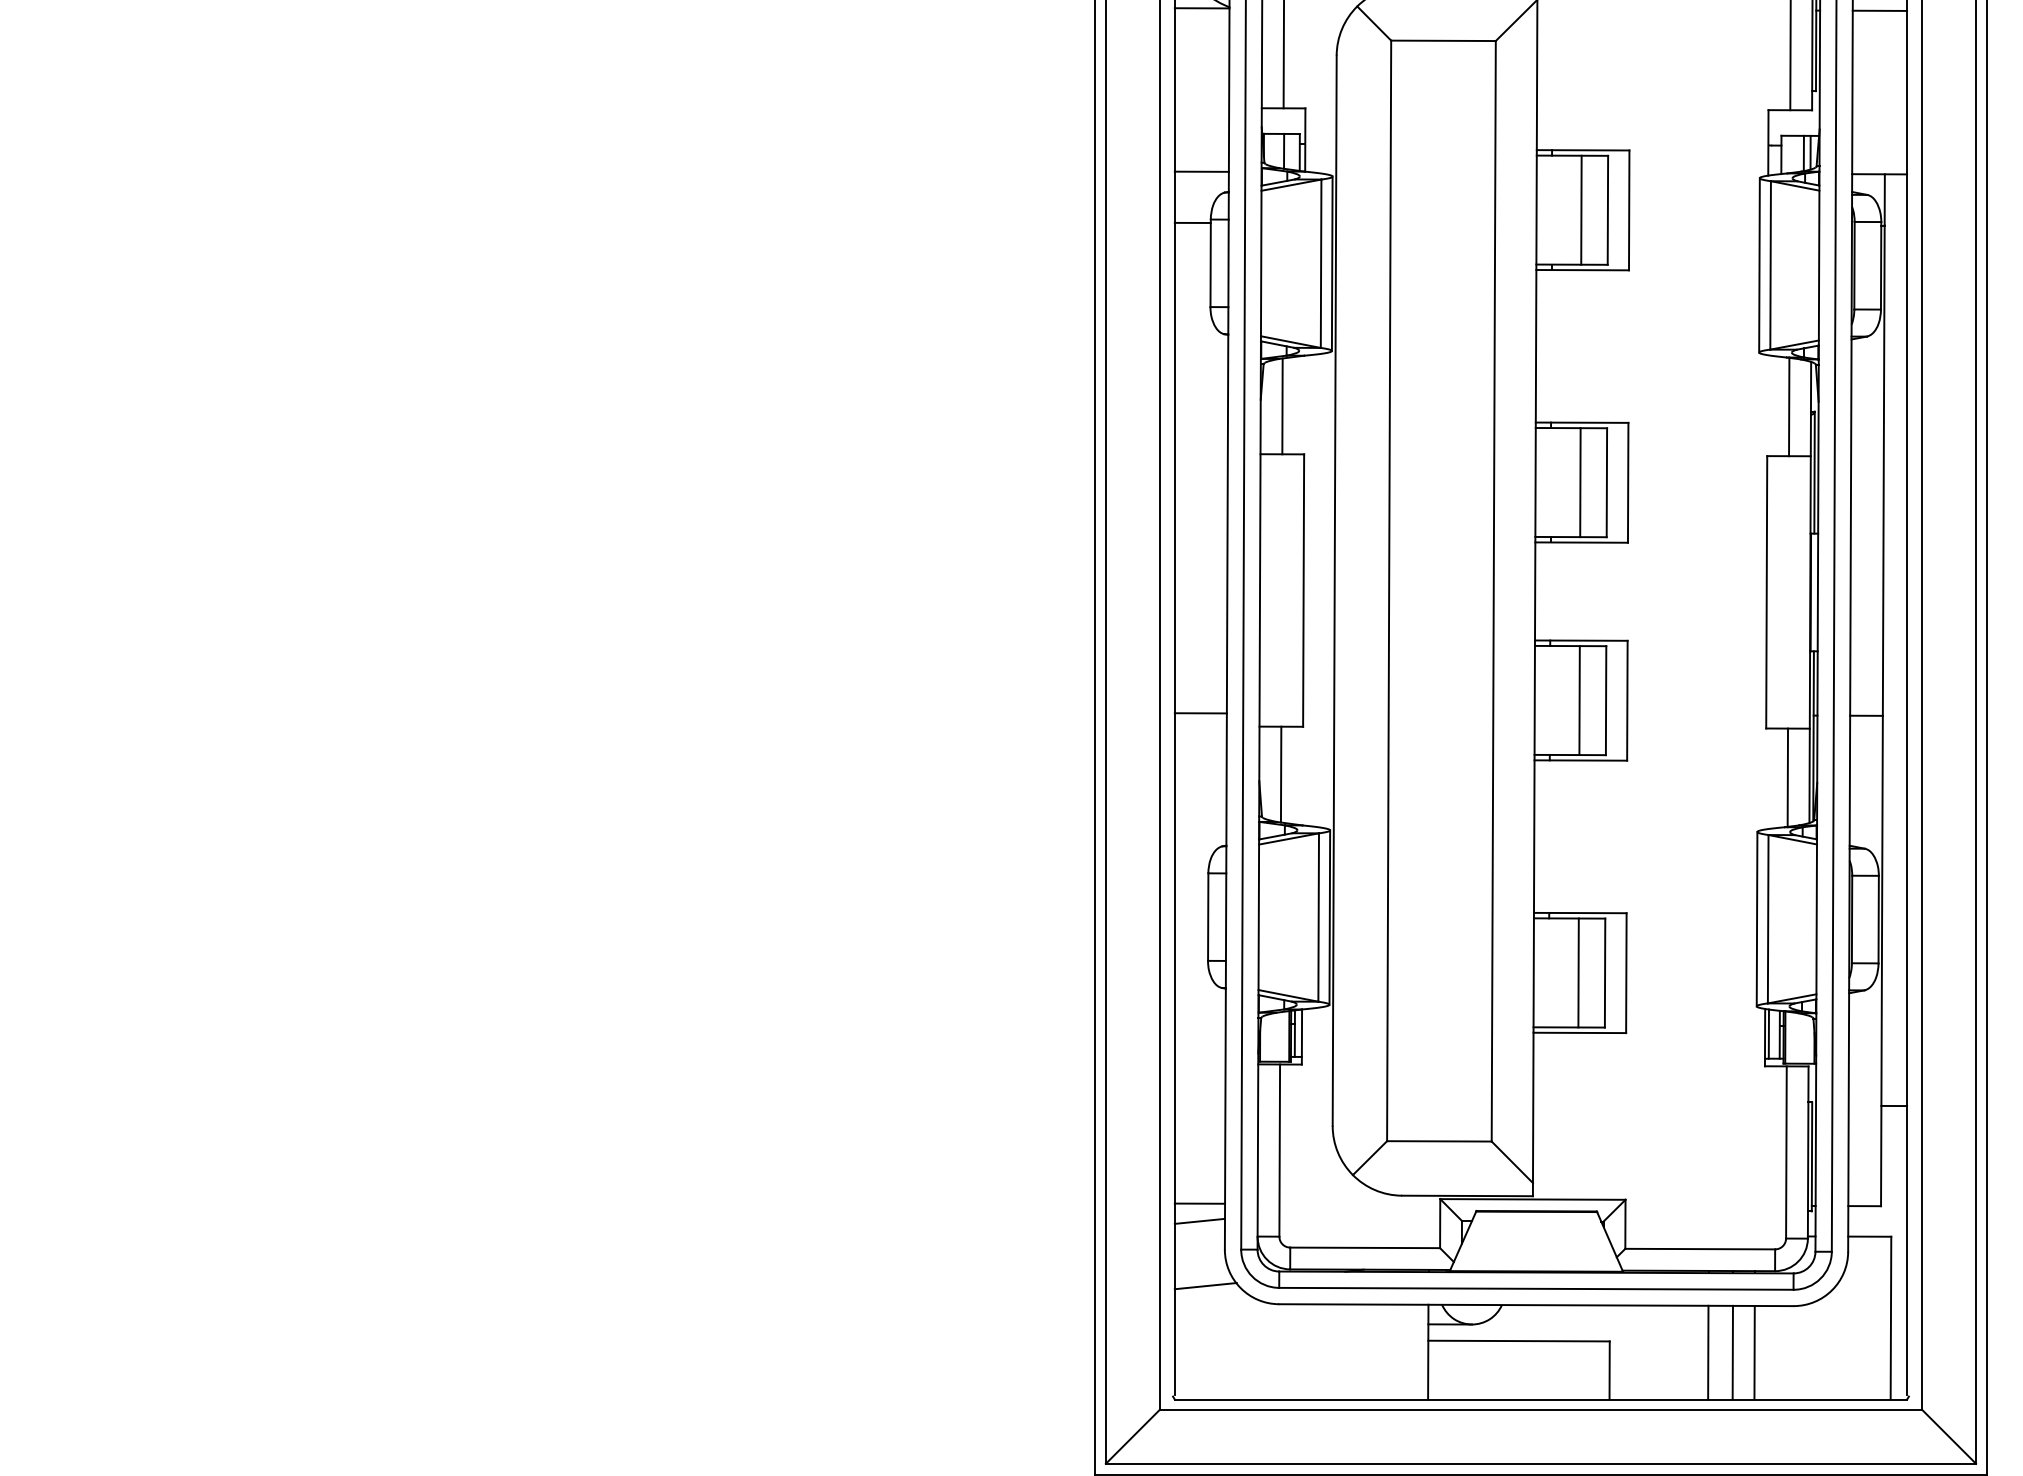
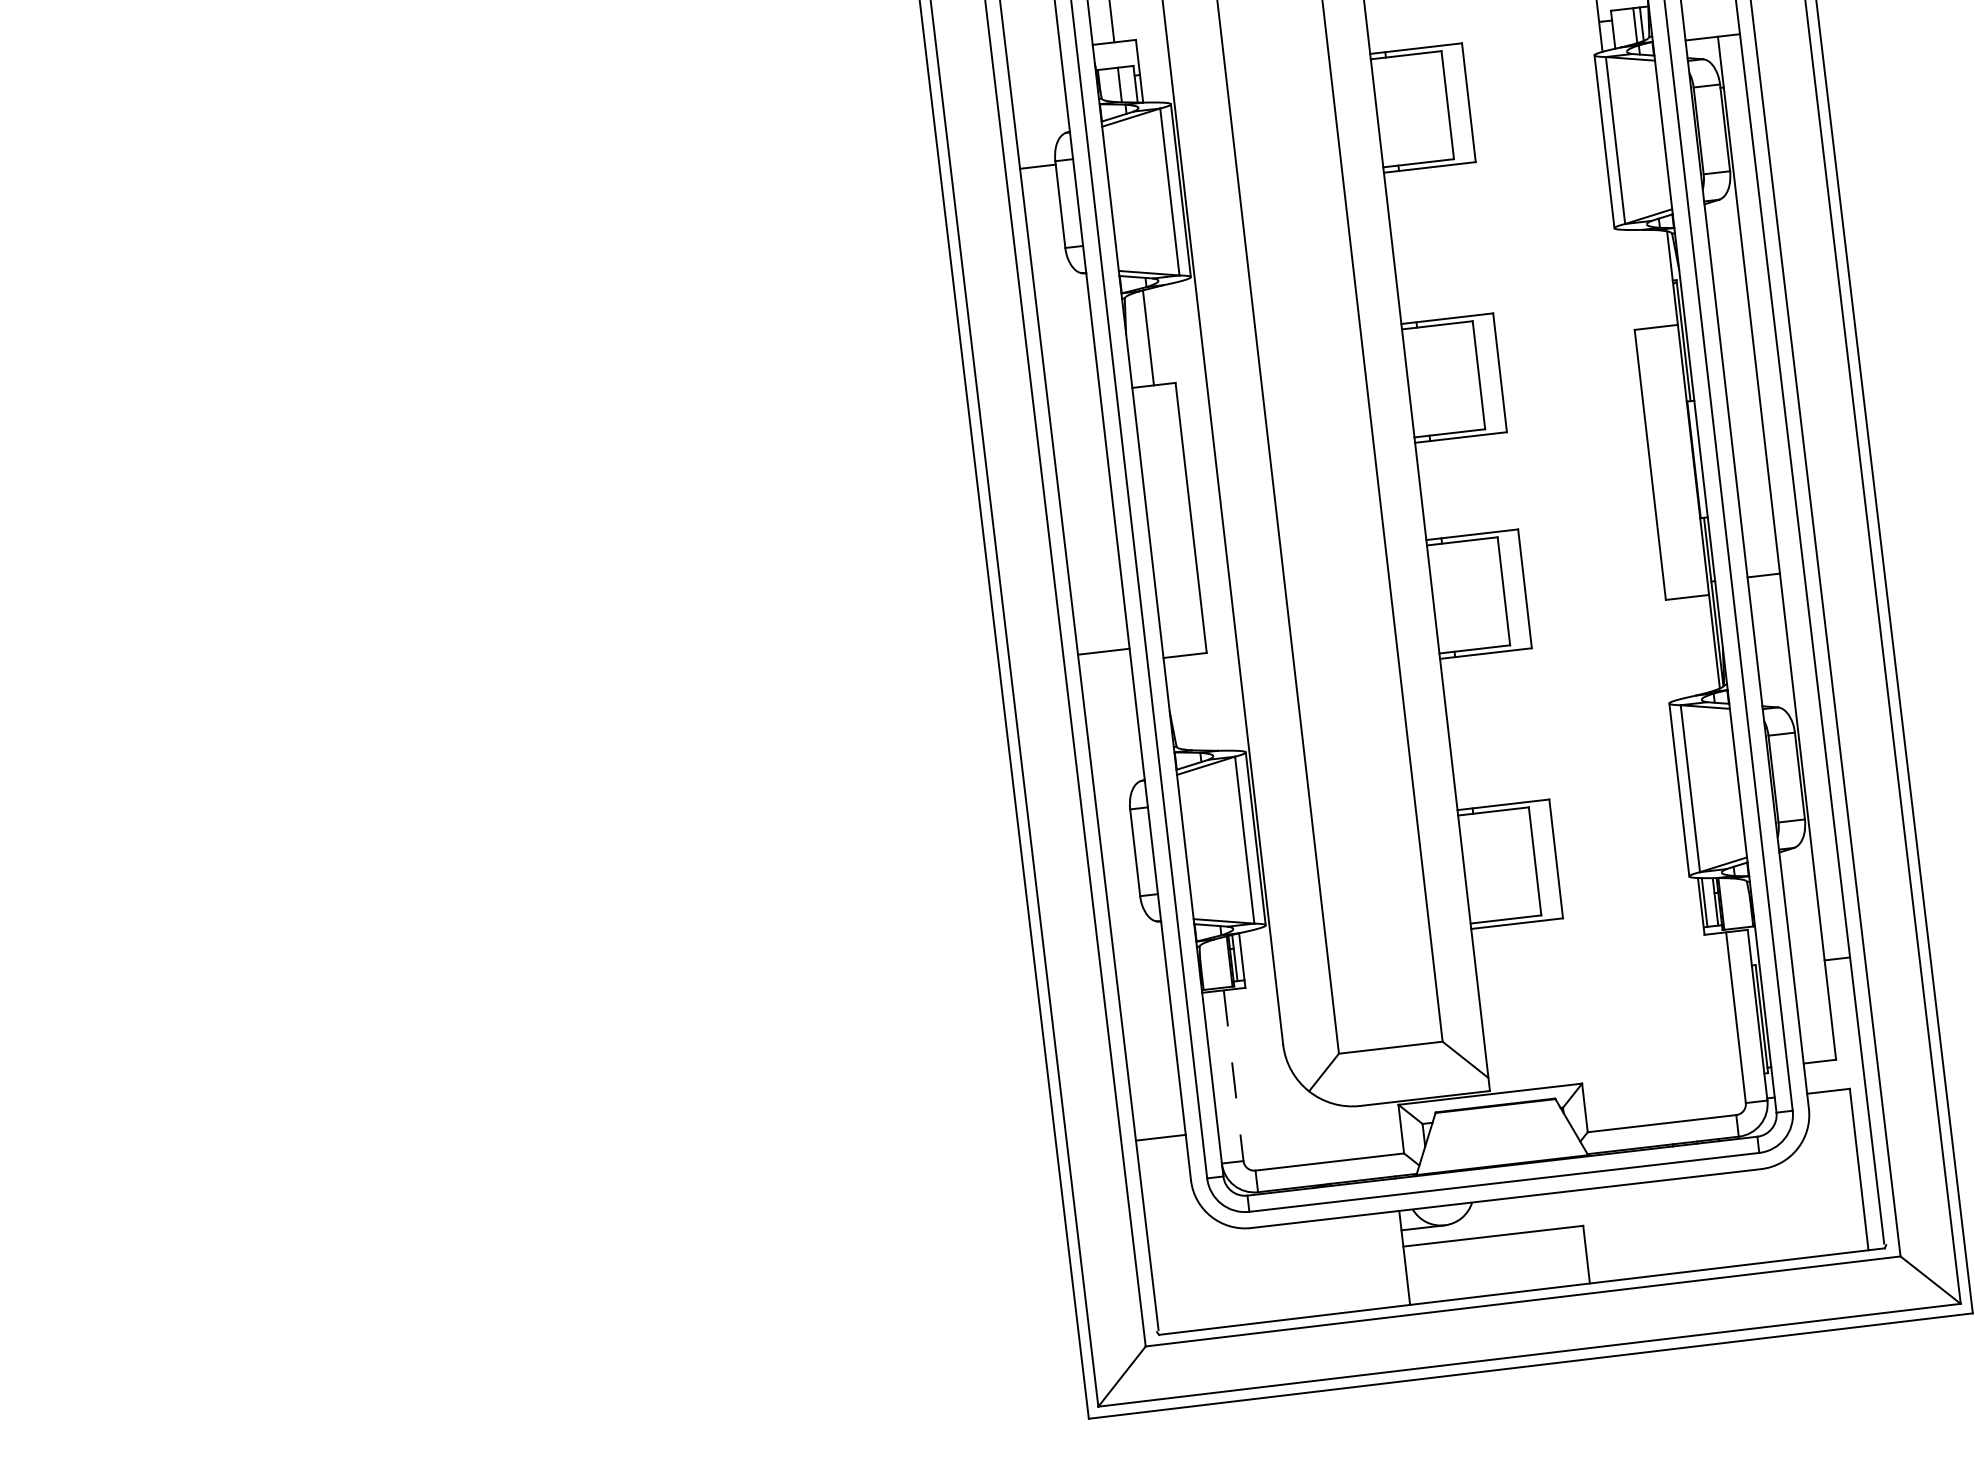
line: (1201, 171) -> (1040, 114), removed
line: (1581, 209) -> (1421, 107), removed
line: (1789, 406) -> (1650, 278), removed
line: (1580, 482) -> (1452, 378), removed
line: (1579, 700) -> (1477, 594), removed
line: (1280, 774) -> (1189, 702), removed
line: (1787, 777) -> (1692, 645), removed
line: (1578, 972) -> (1508, 863), removed
line: (1279, 1151) -> (1233, 1076), solid -> dashed
line: (1199, 1220) -> (1162, 1154), removed
line: (1205, 1286) -> (1176, 1219), removed
line: (1708, 1352) -> (1682, 1225), removed
line: (1732, 1352) -> (1706, 1222), removed
line: (1754, 1352) -> (1728, 1219), removed

